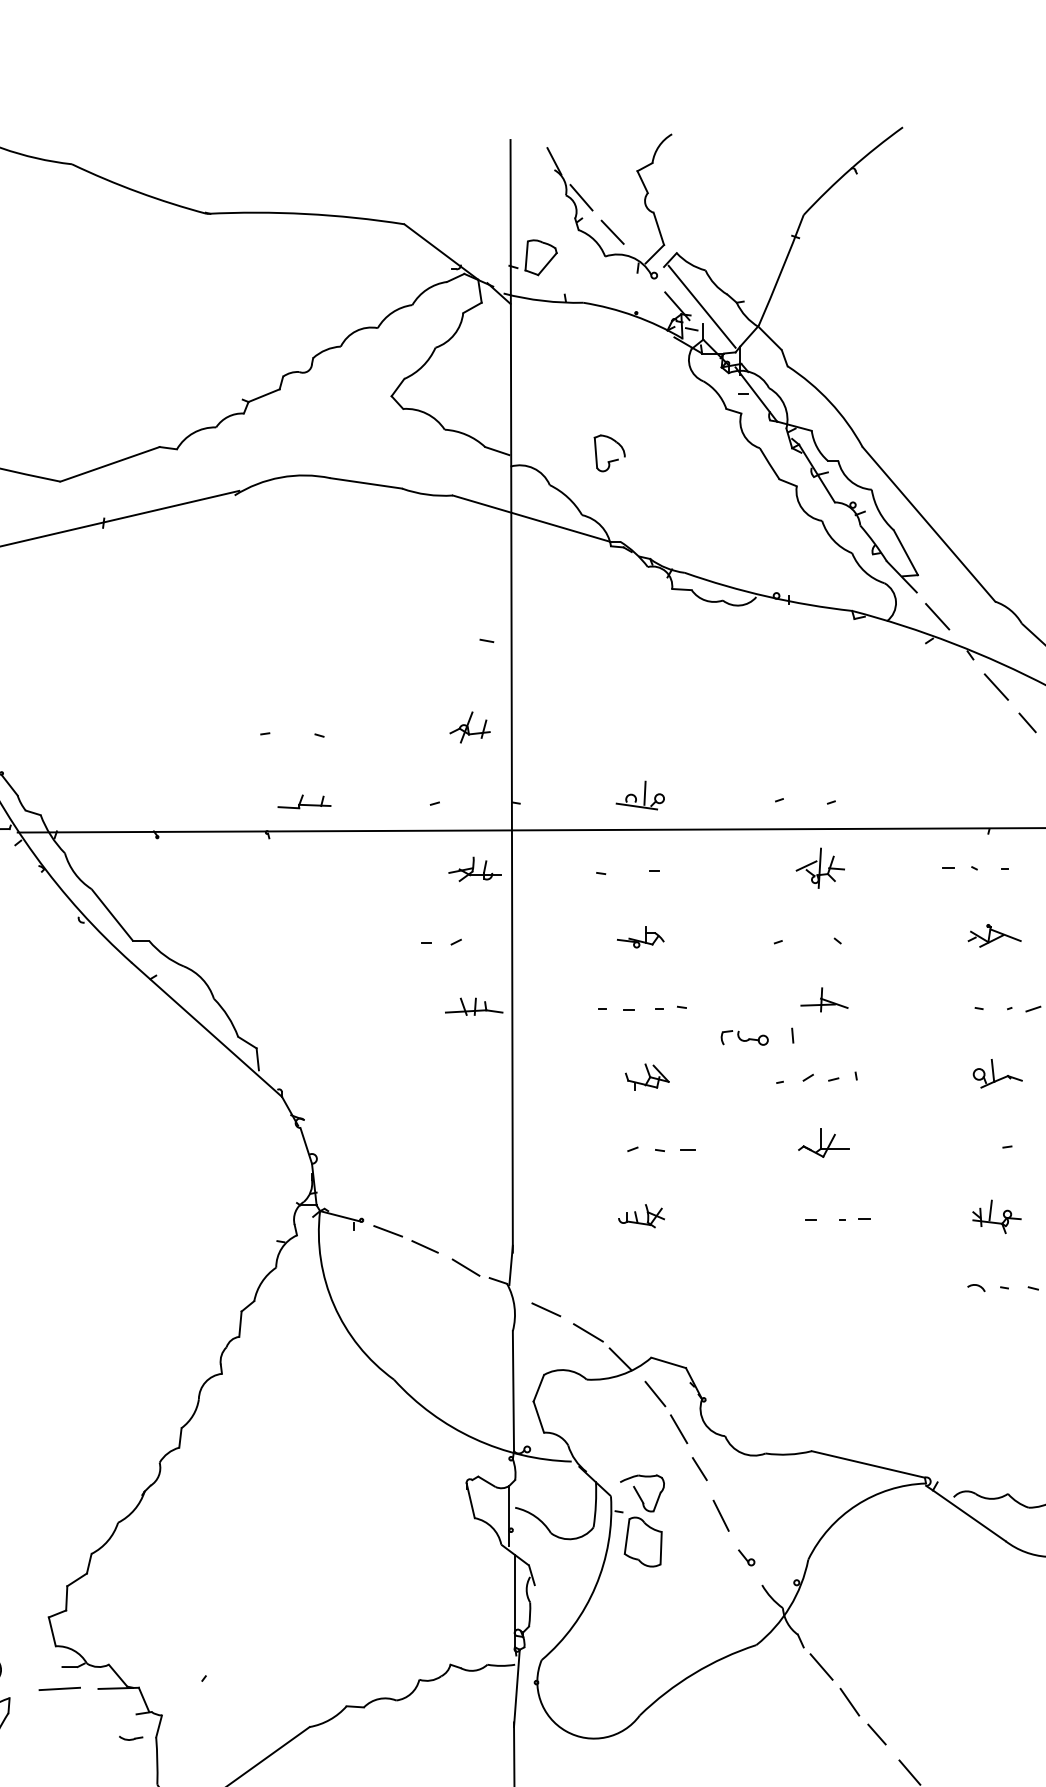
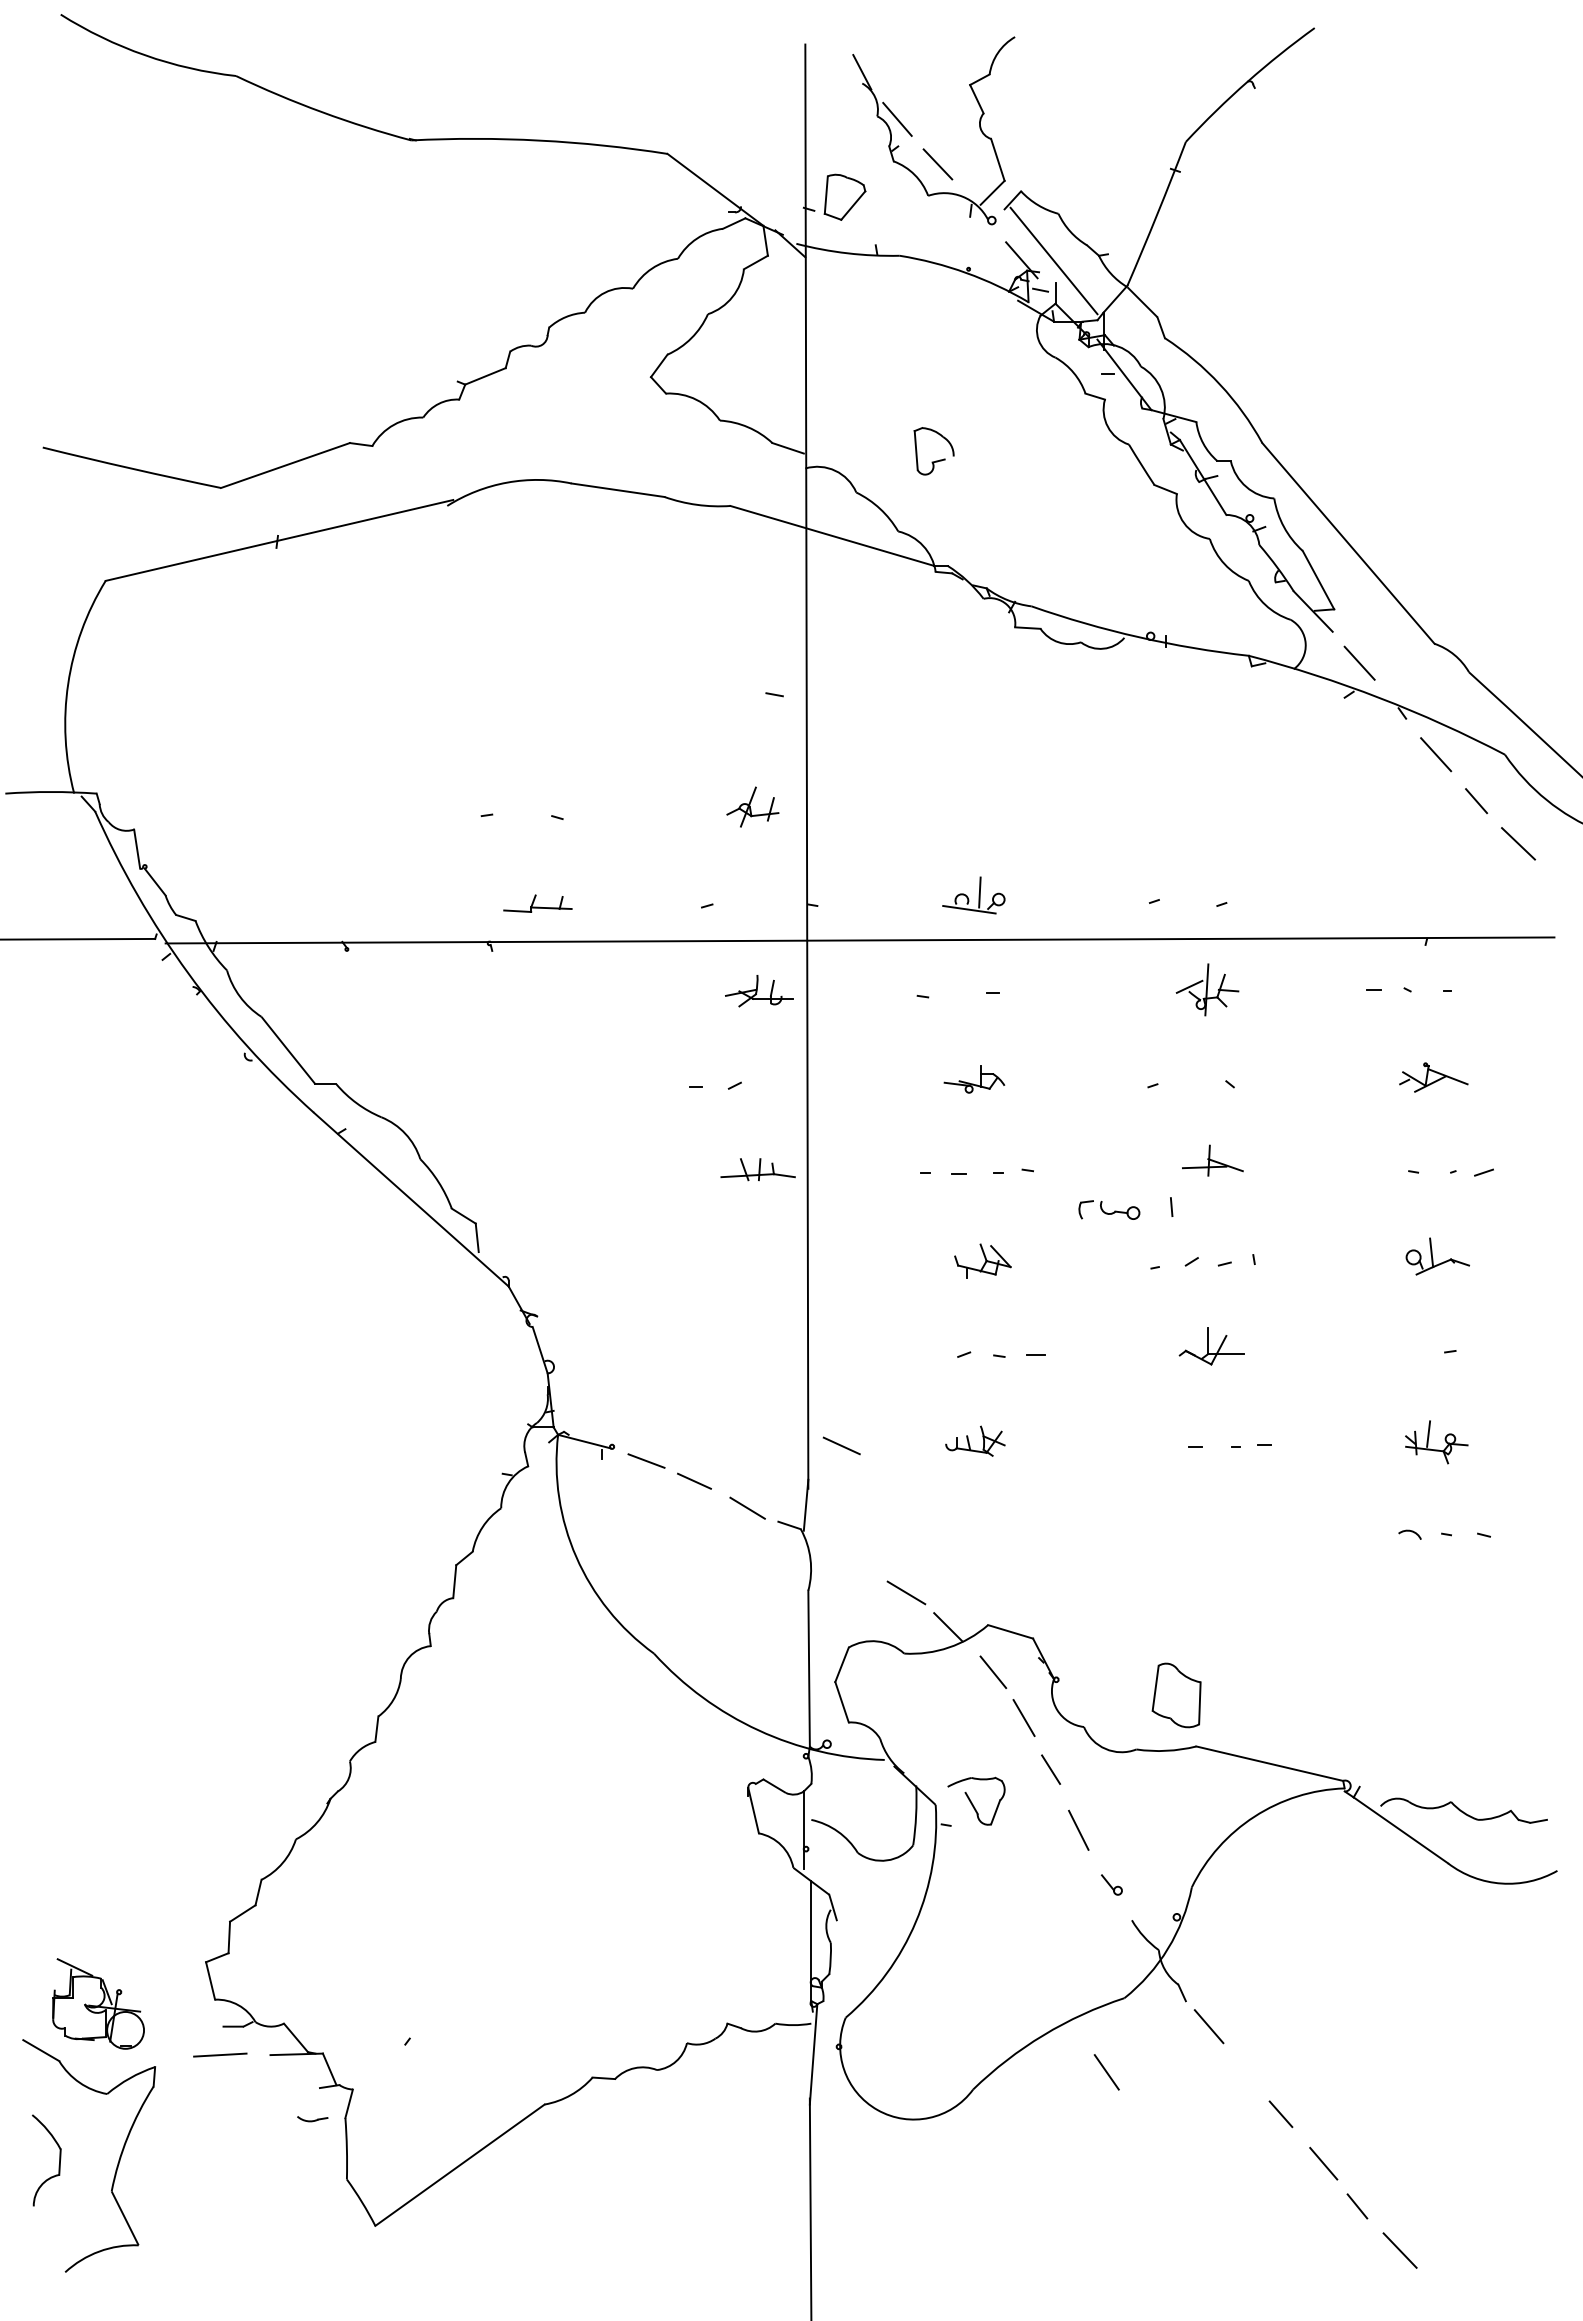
line: (546, 1309) -> (841, 1445), moved
part: (643, 1542) -> (1176, 1695), moved
line: (849, 1702) -> (1106, 2072), moved

